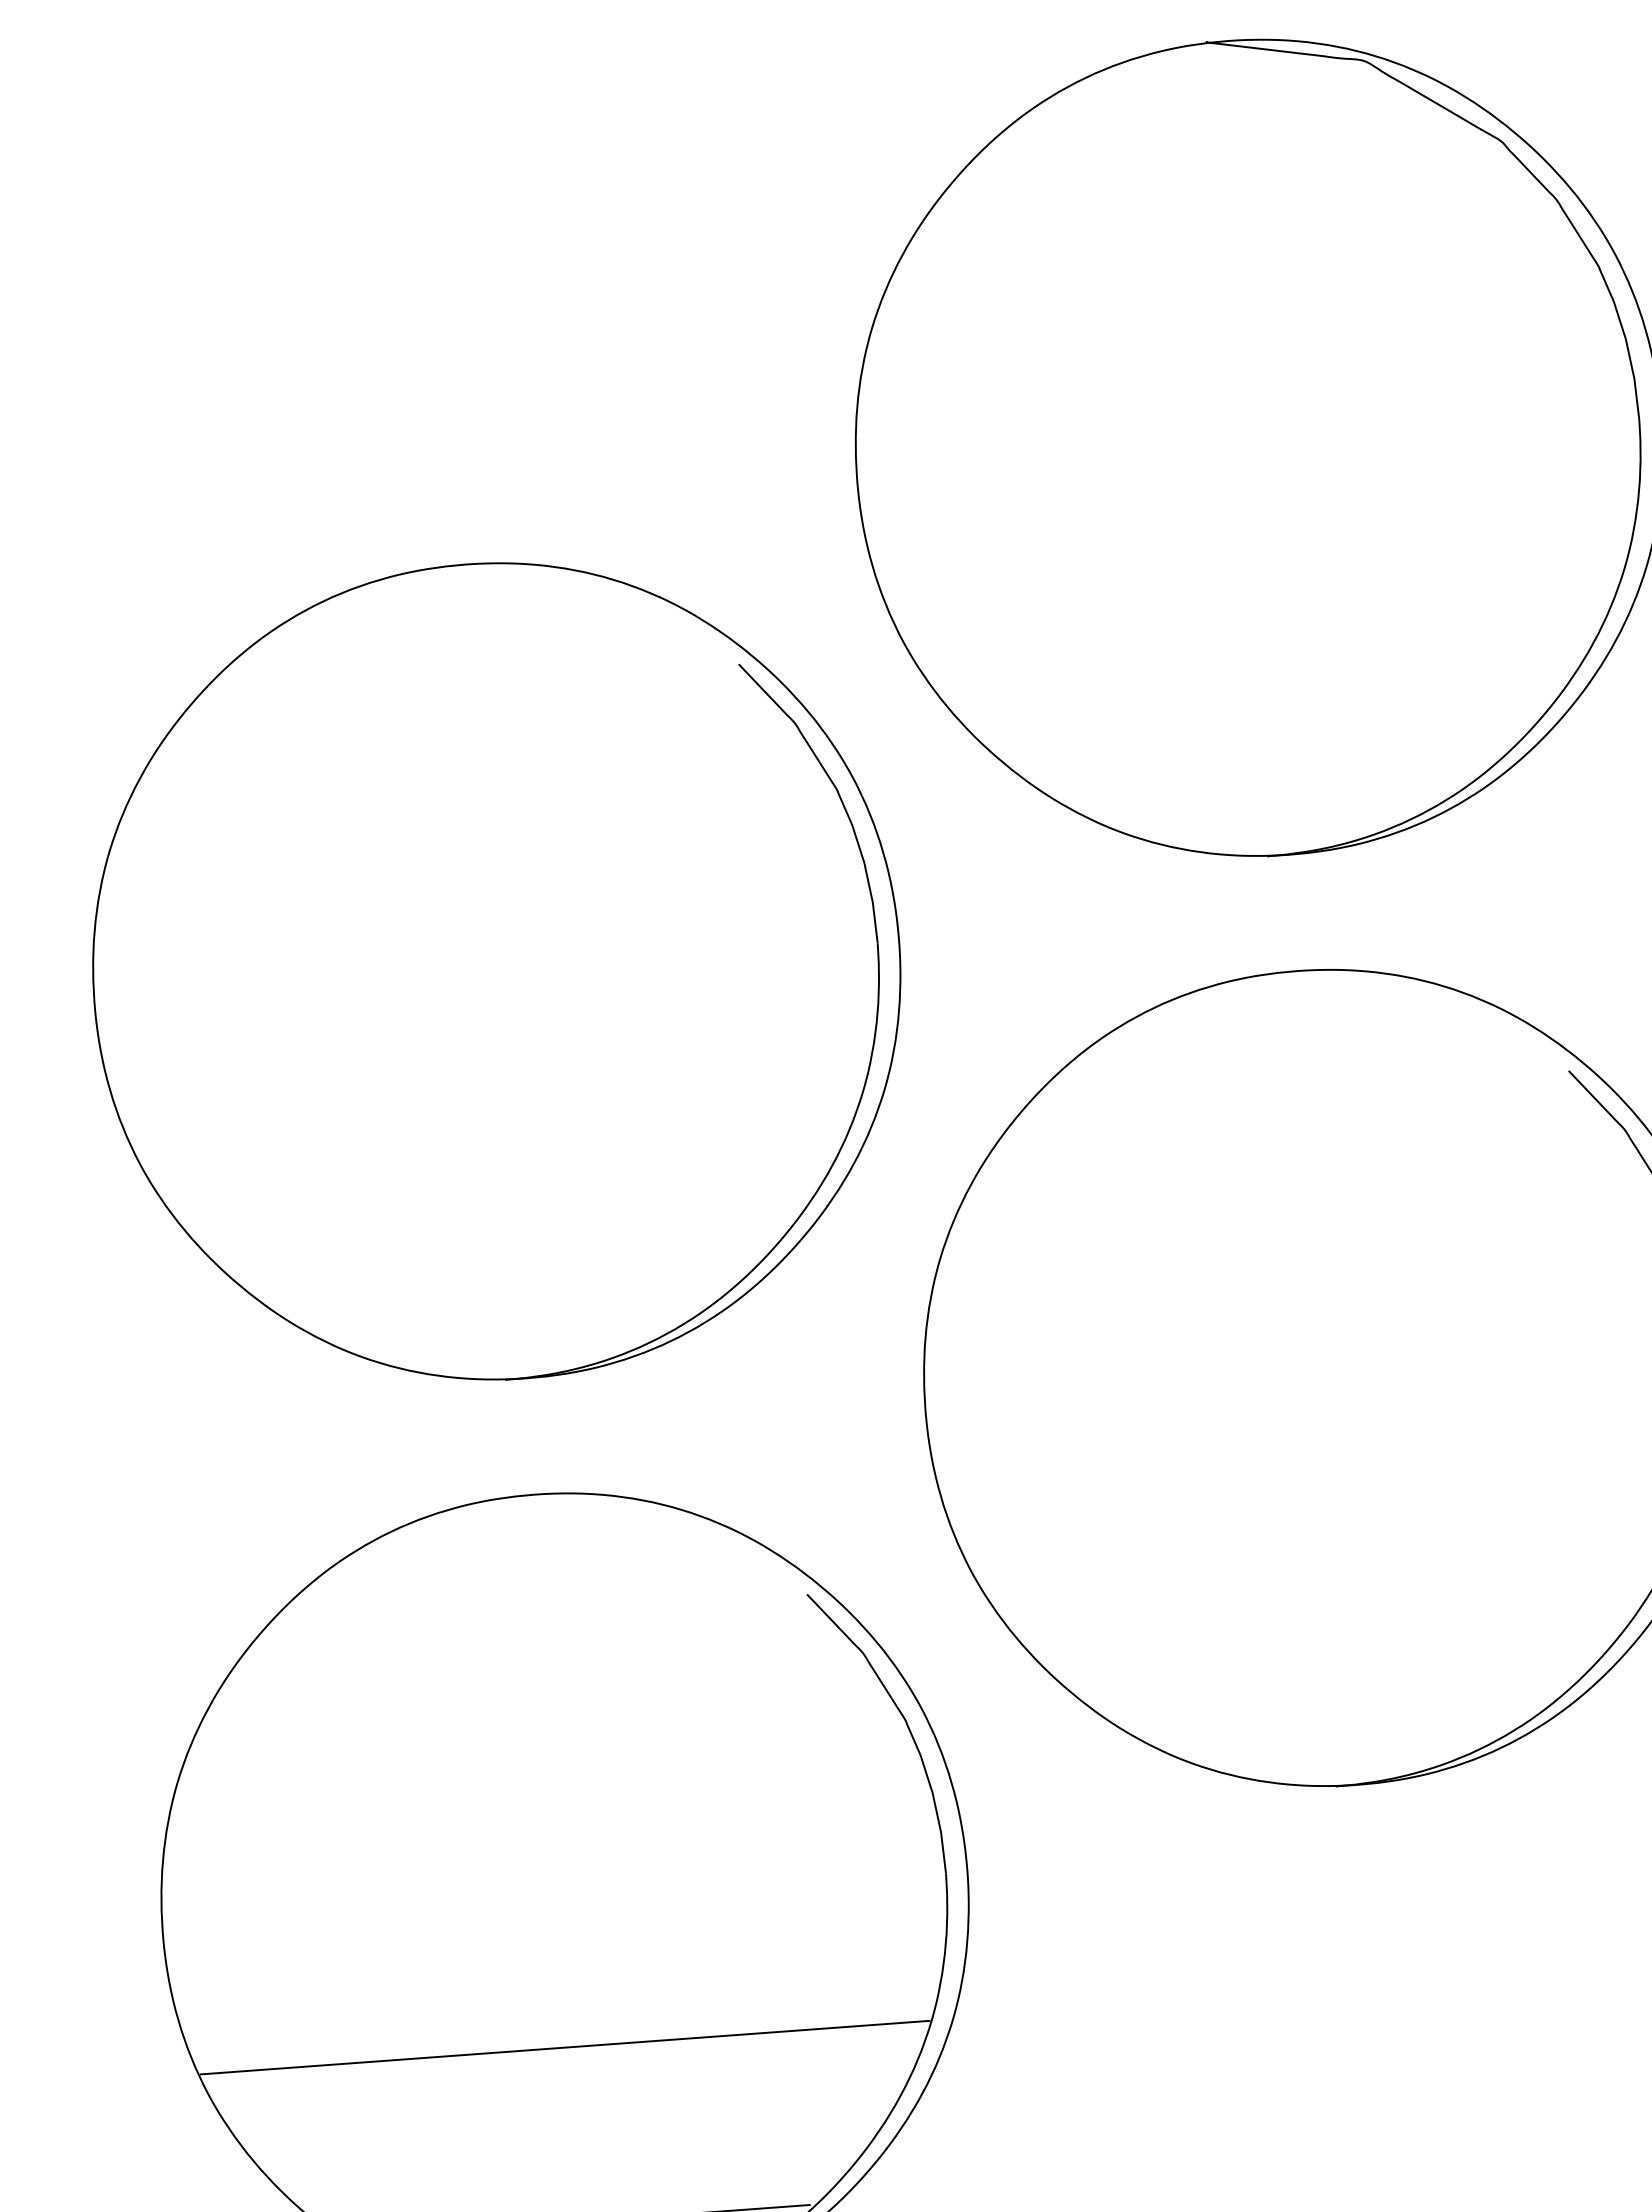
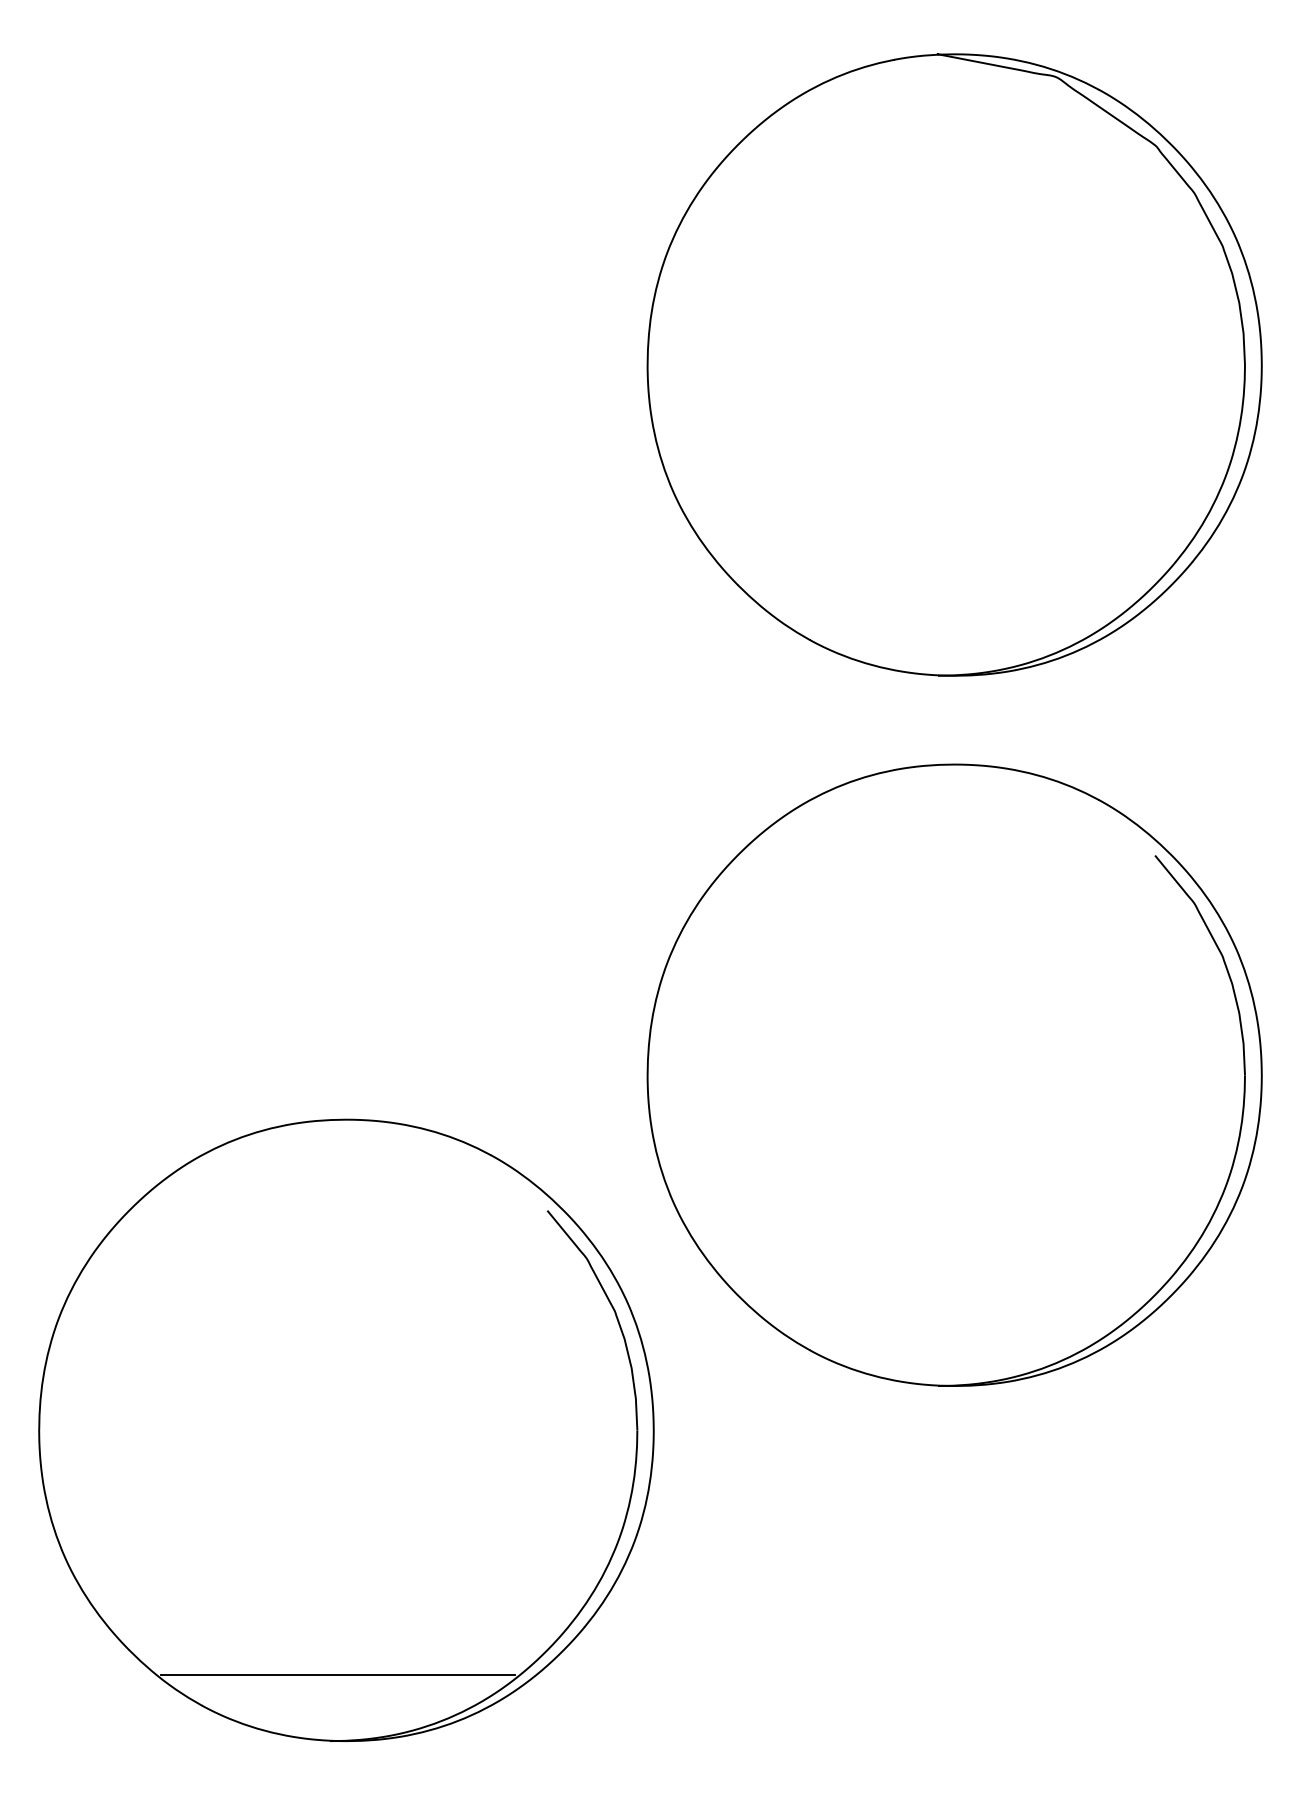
part: (496, 970) -> (346, 719), removed
line: (565, 2047) -> (338, 1541), removed

